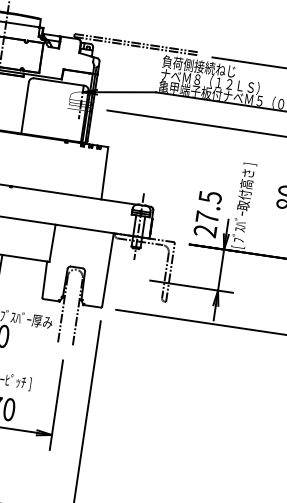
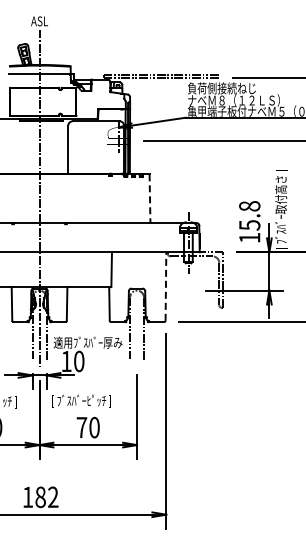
line: (105, 174) -> (150, 199), solid -> dashed
text: (207, 214) -> (249, 222), 27.5 -> 15.8
line: (107, 269) -> (165, 286), solid -> dashed

